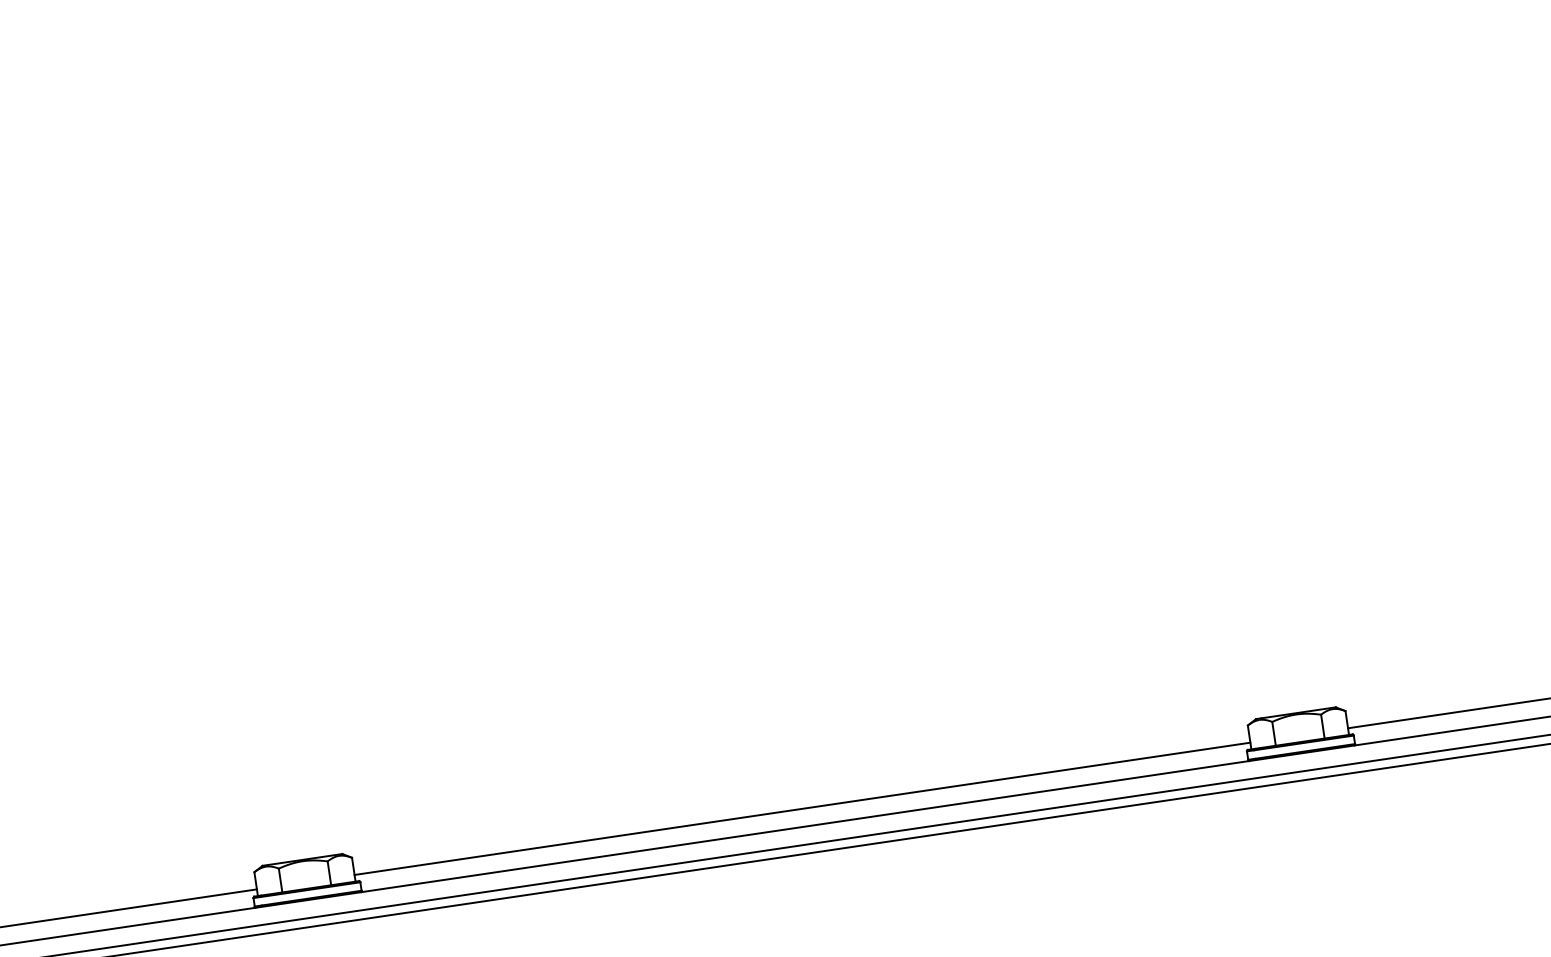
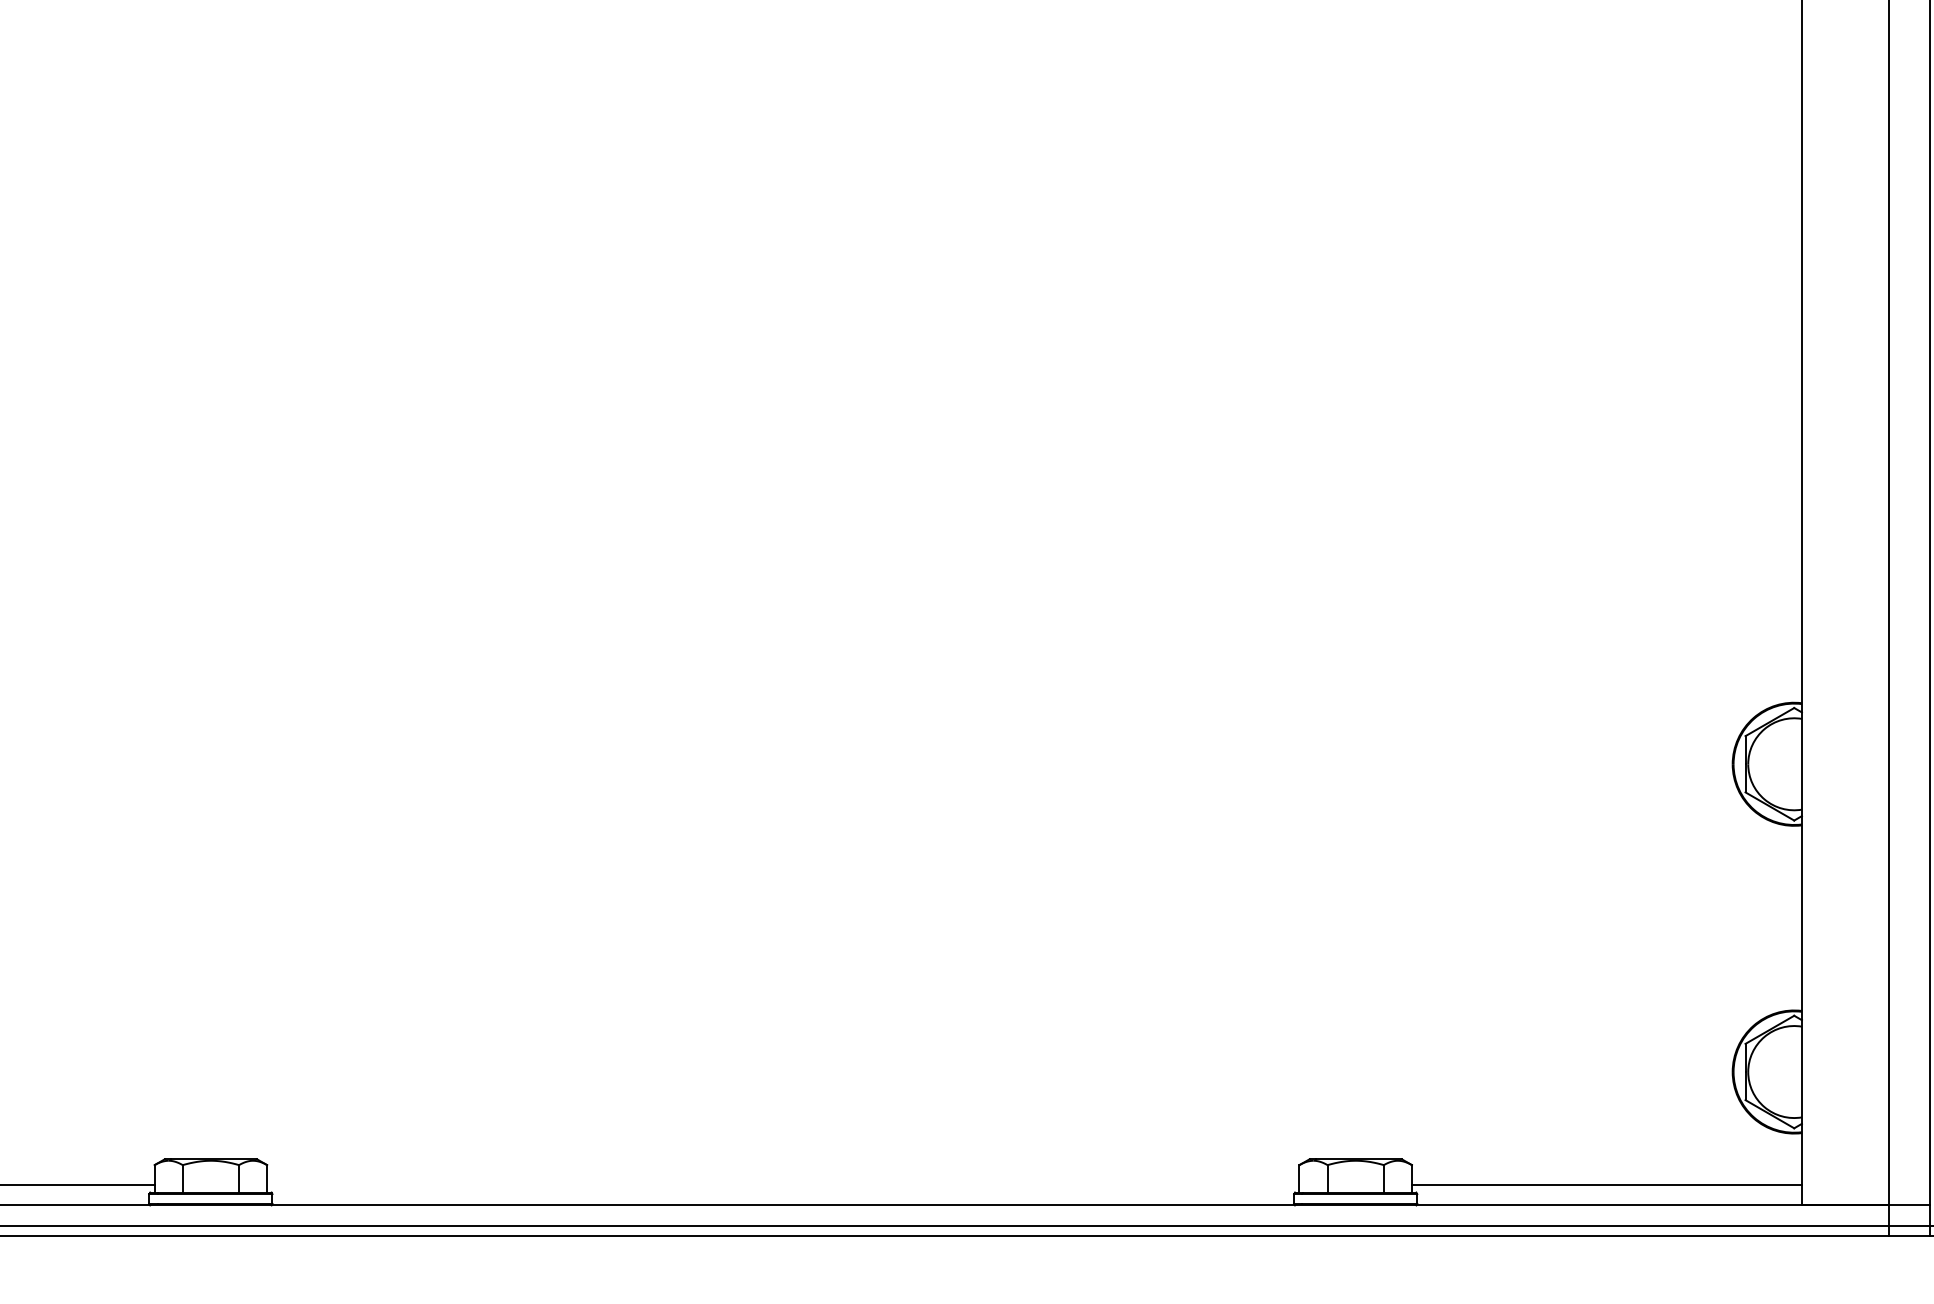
line: (802, 808) -> (783, 1184), removed

